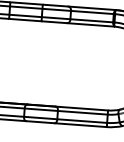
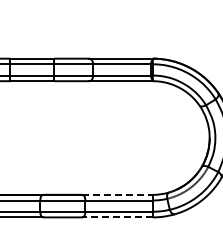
line: (82, 108) -> (118, 194), solid -> dashed
line: (80, 125) -> (117, 217), solid -> dashed

